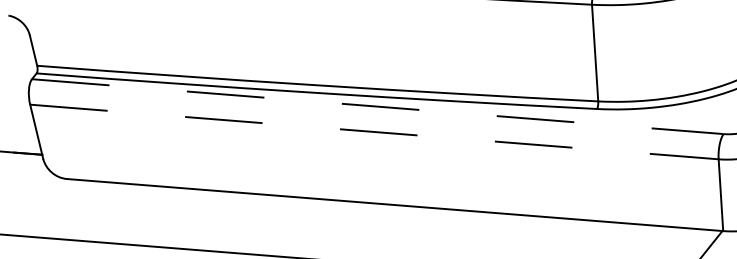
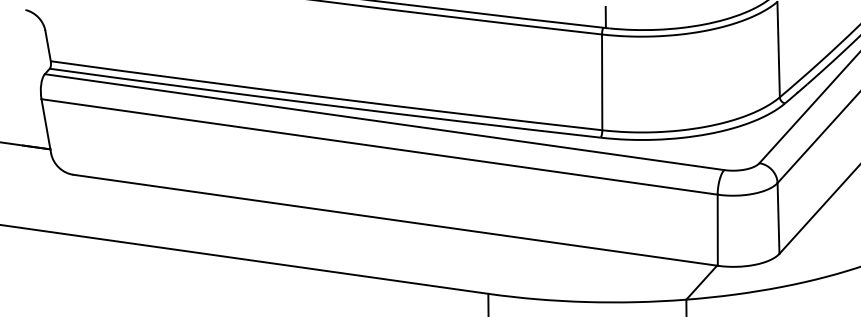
line: (378, 106) -> (385, 122), dashed -> solid
line: (375, 132) -> (380, 147), dashed -> solid

